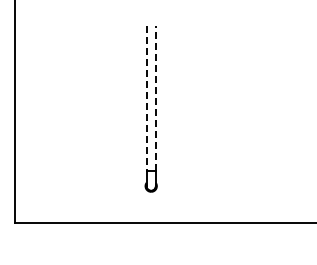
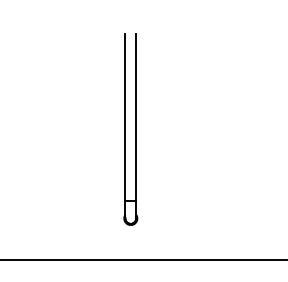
line: (146, 98) -> (125, 117), dashed -> solid
line: (155, 98) -> (135, 117), dashed -> solid

